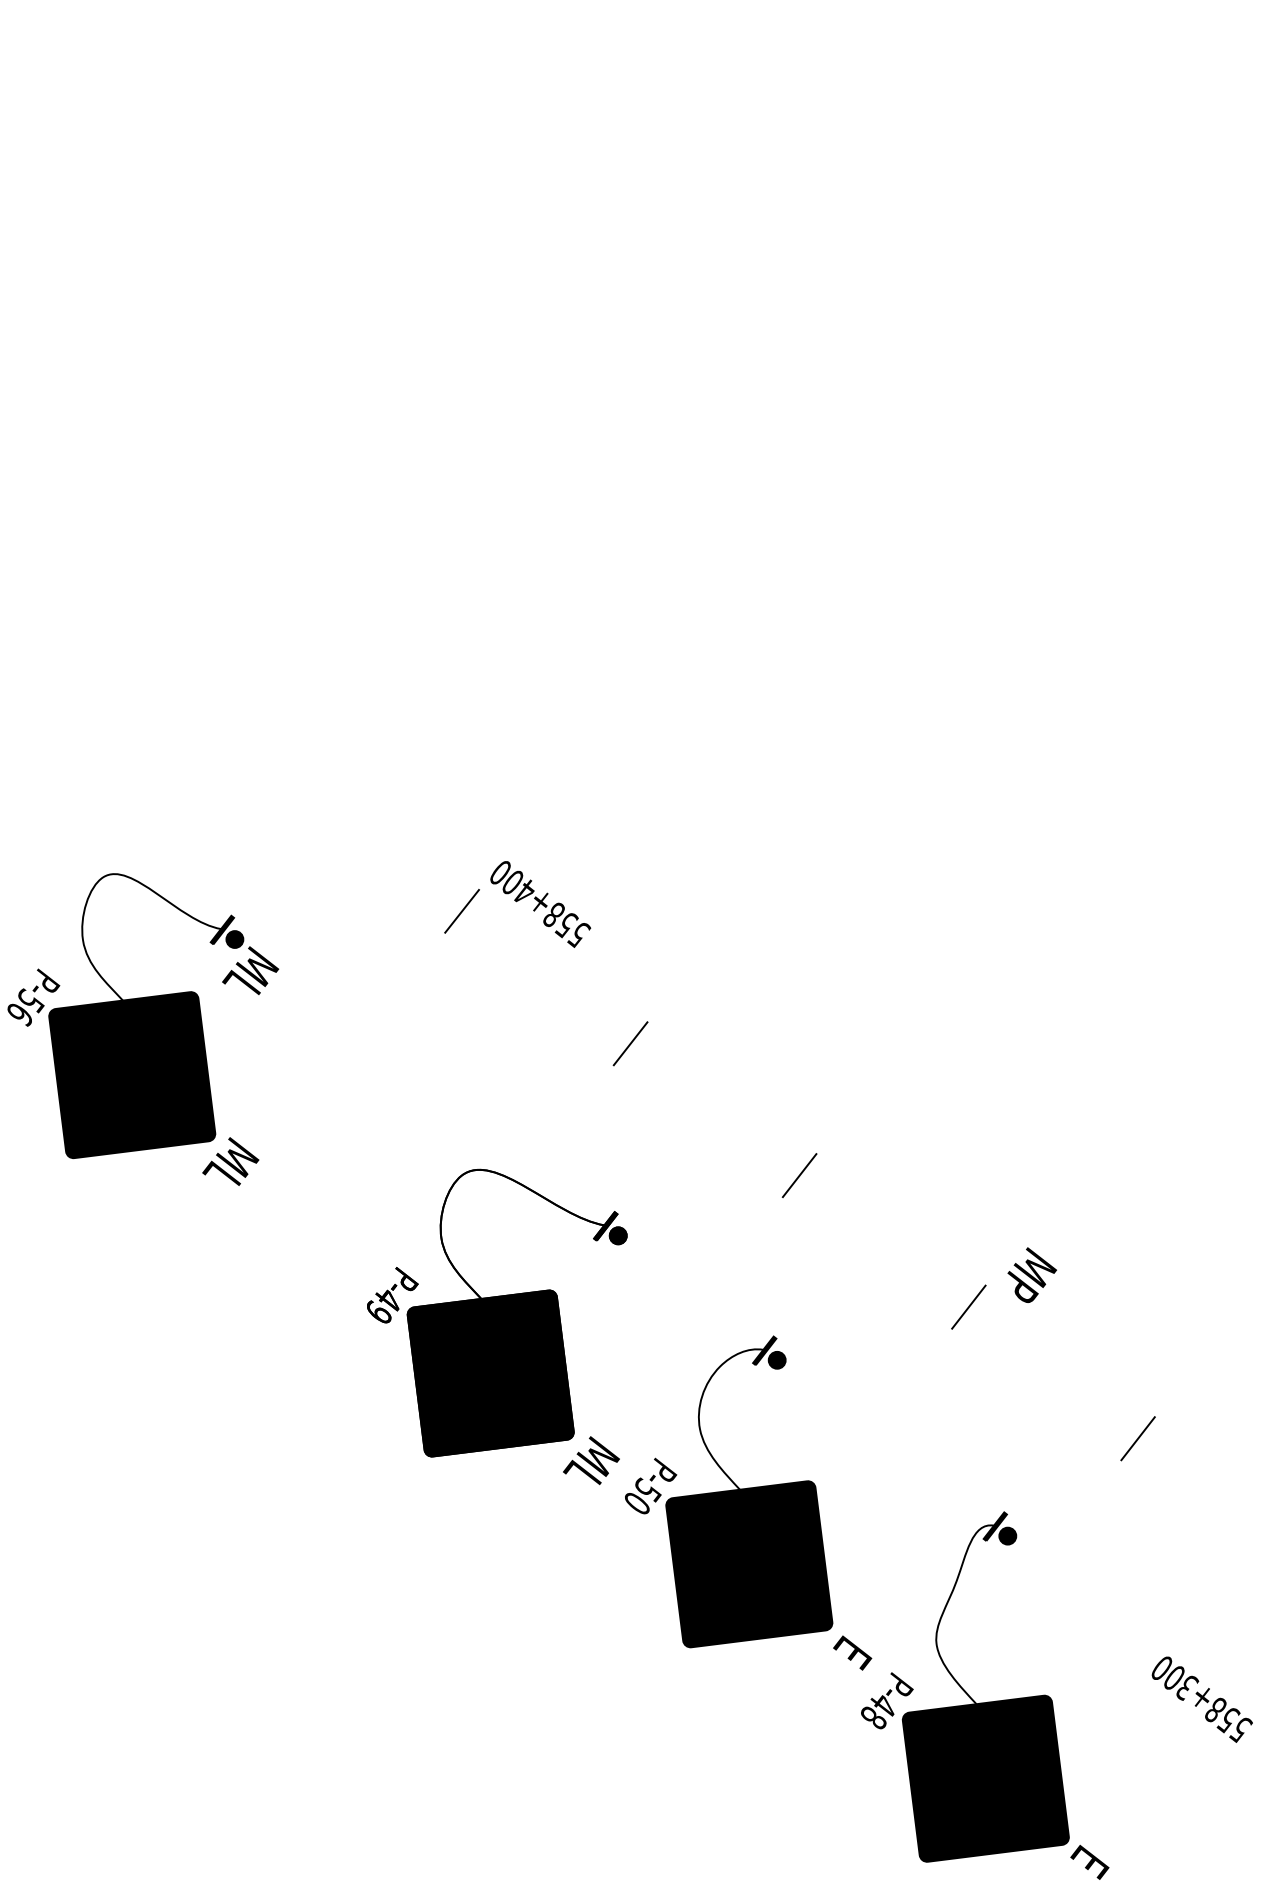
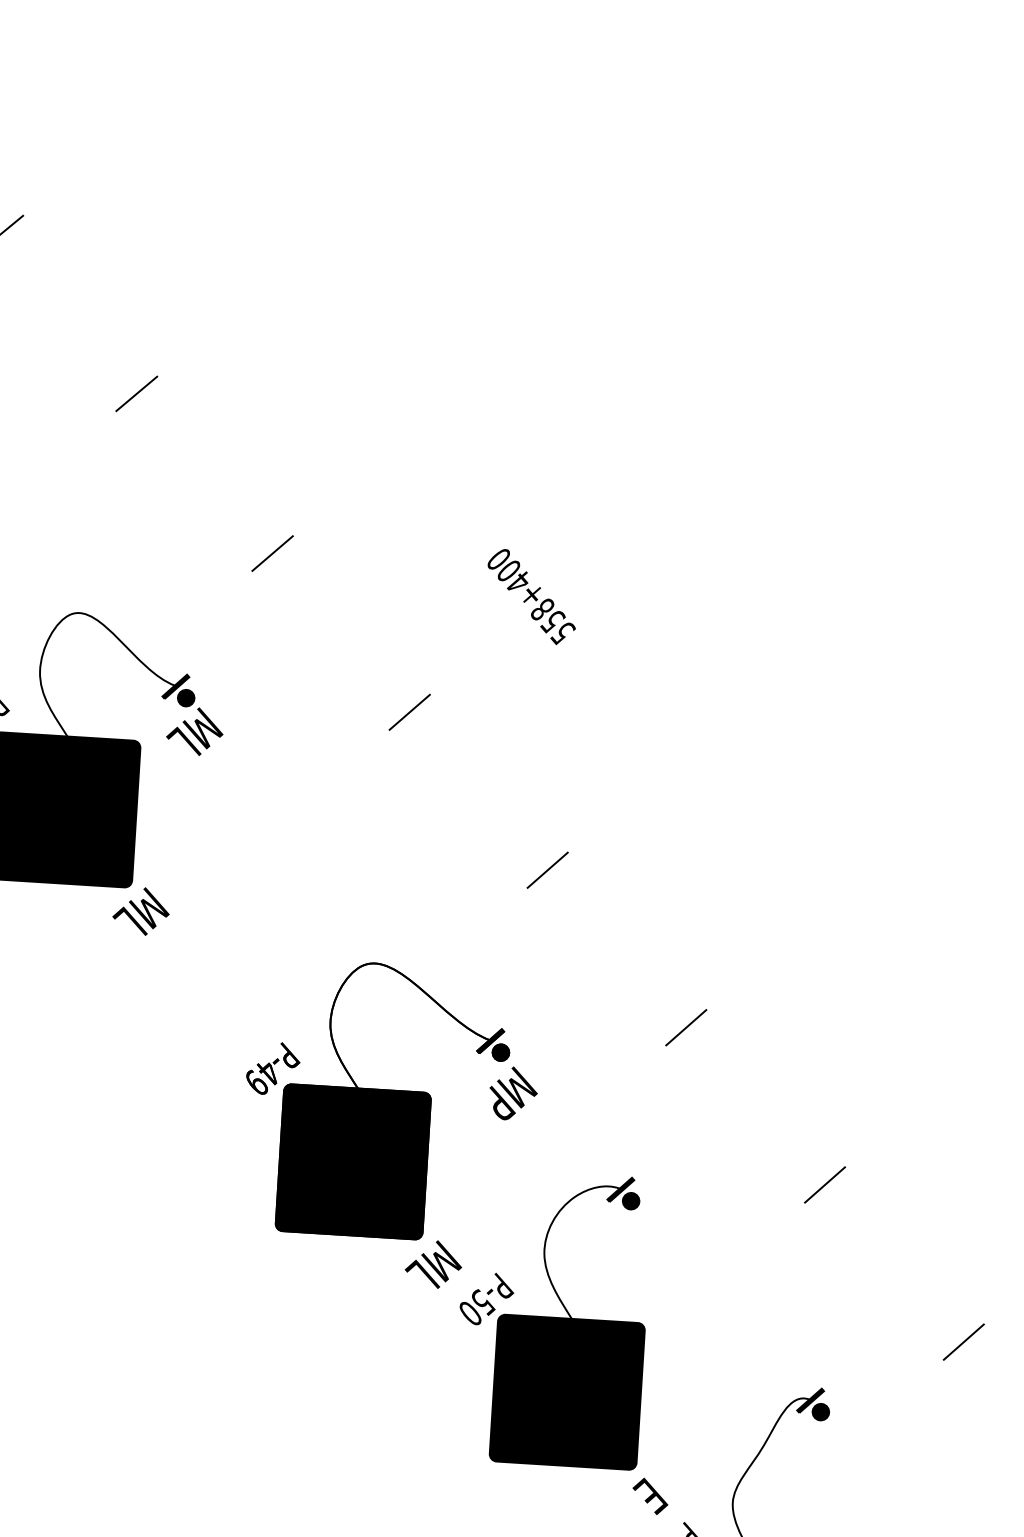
line: (127, 643) -> (136, 394), added
line: (294, 777) -> (272, 553), added
text: (540, 904) -> (531, 597), moved
text: (1031, 1274) -> (512, 1093), moved

